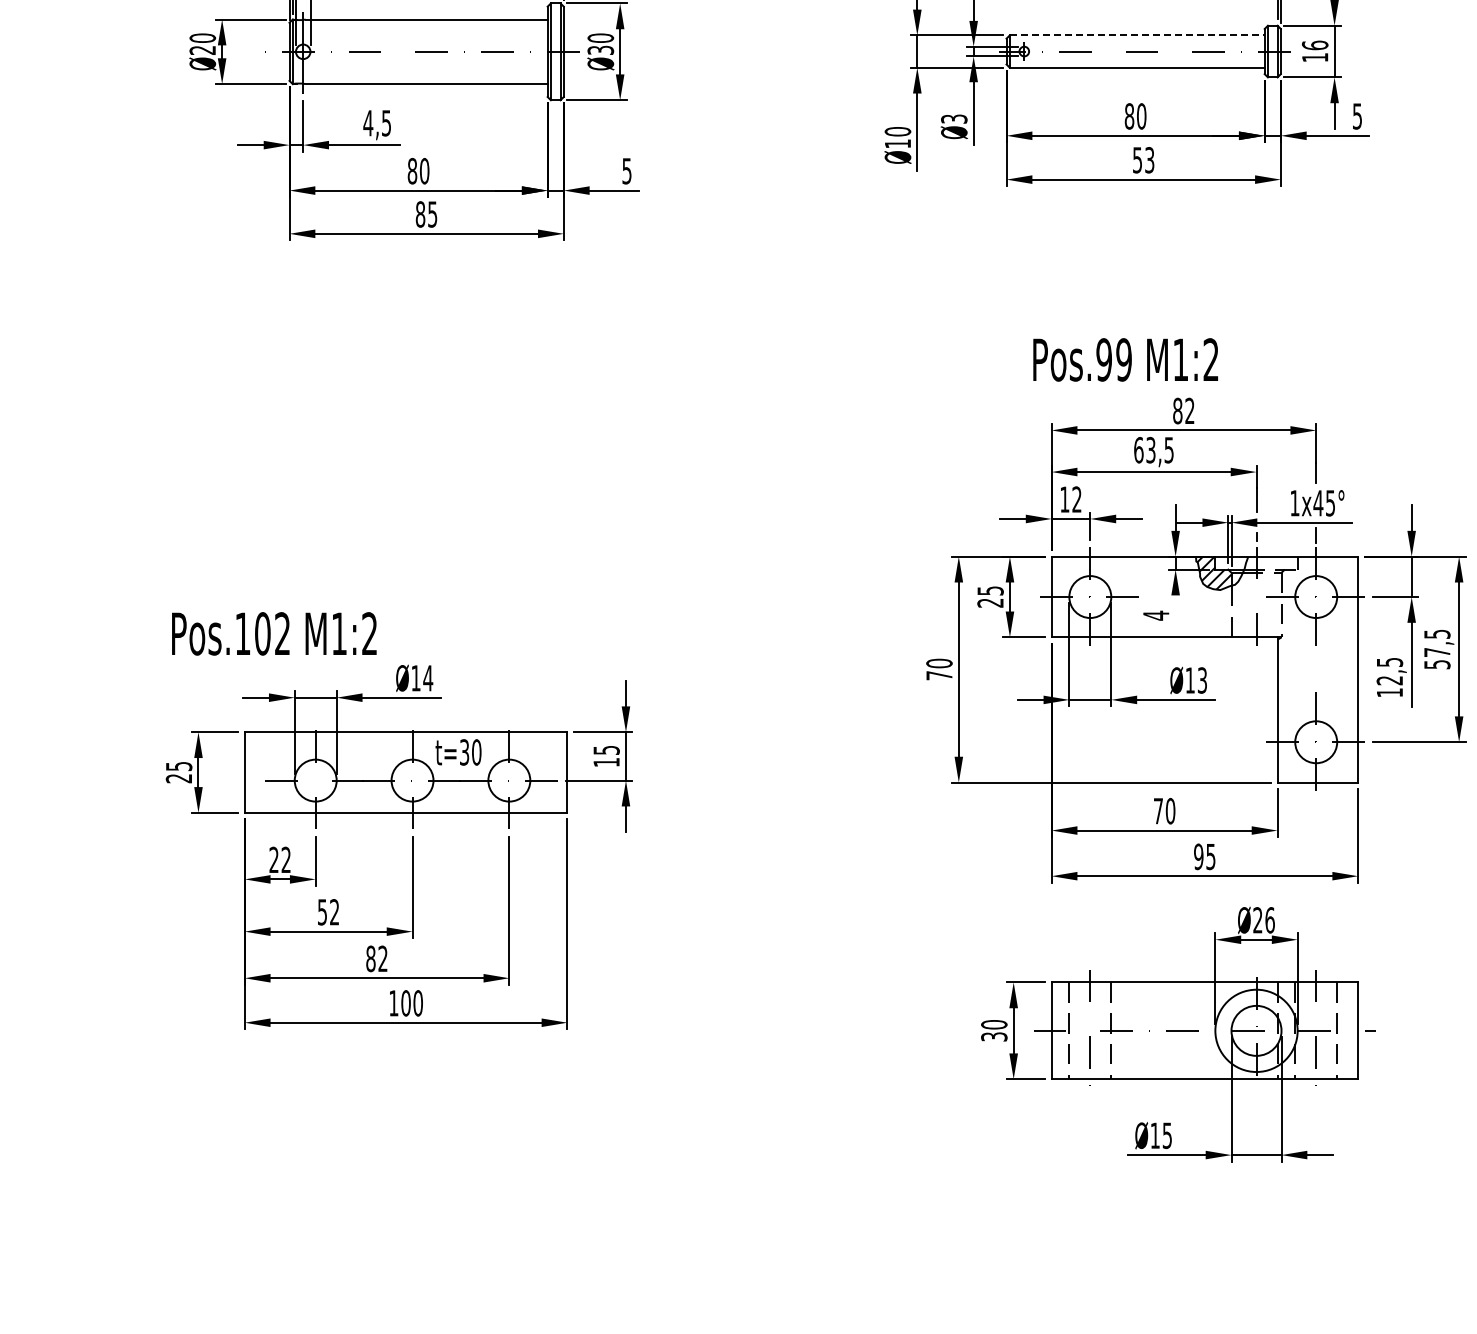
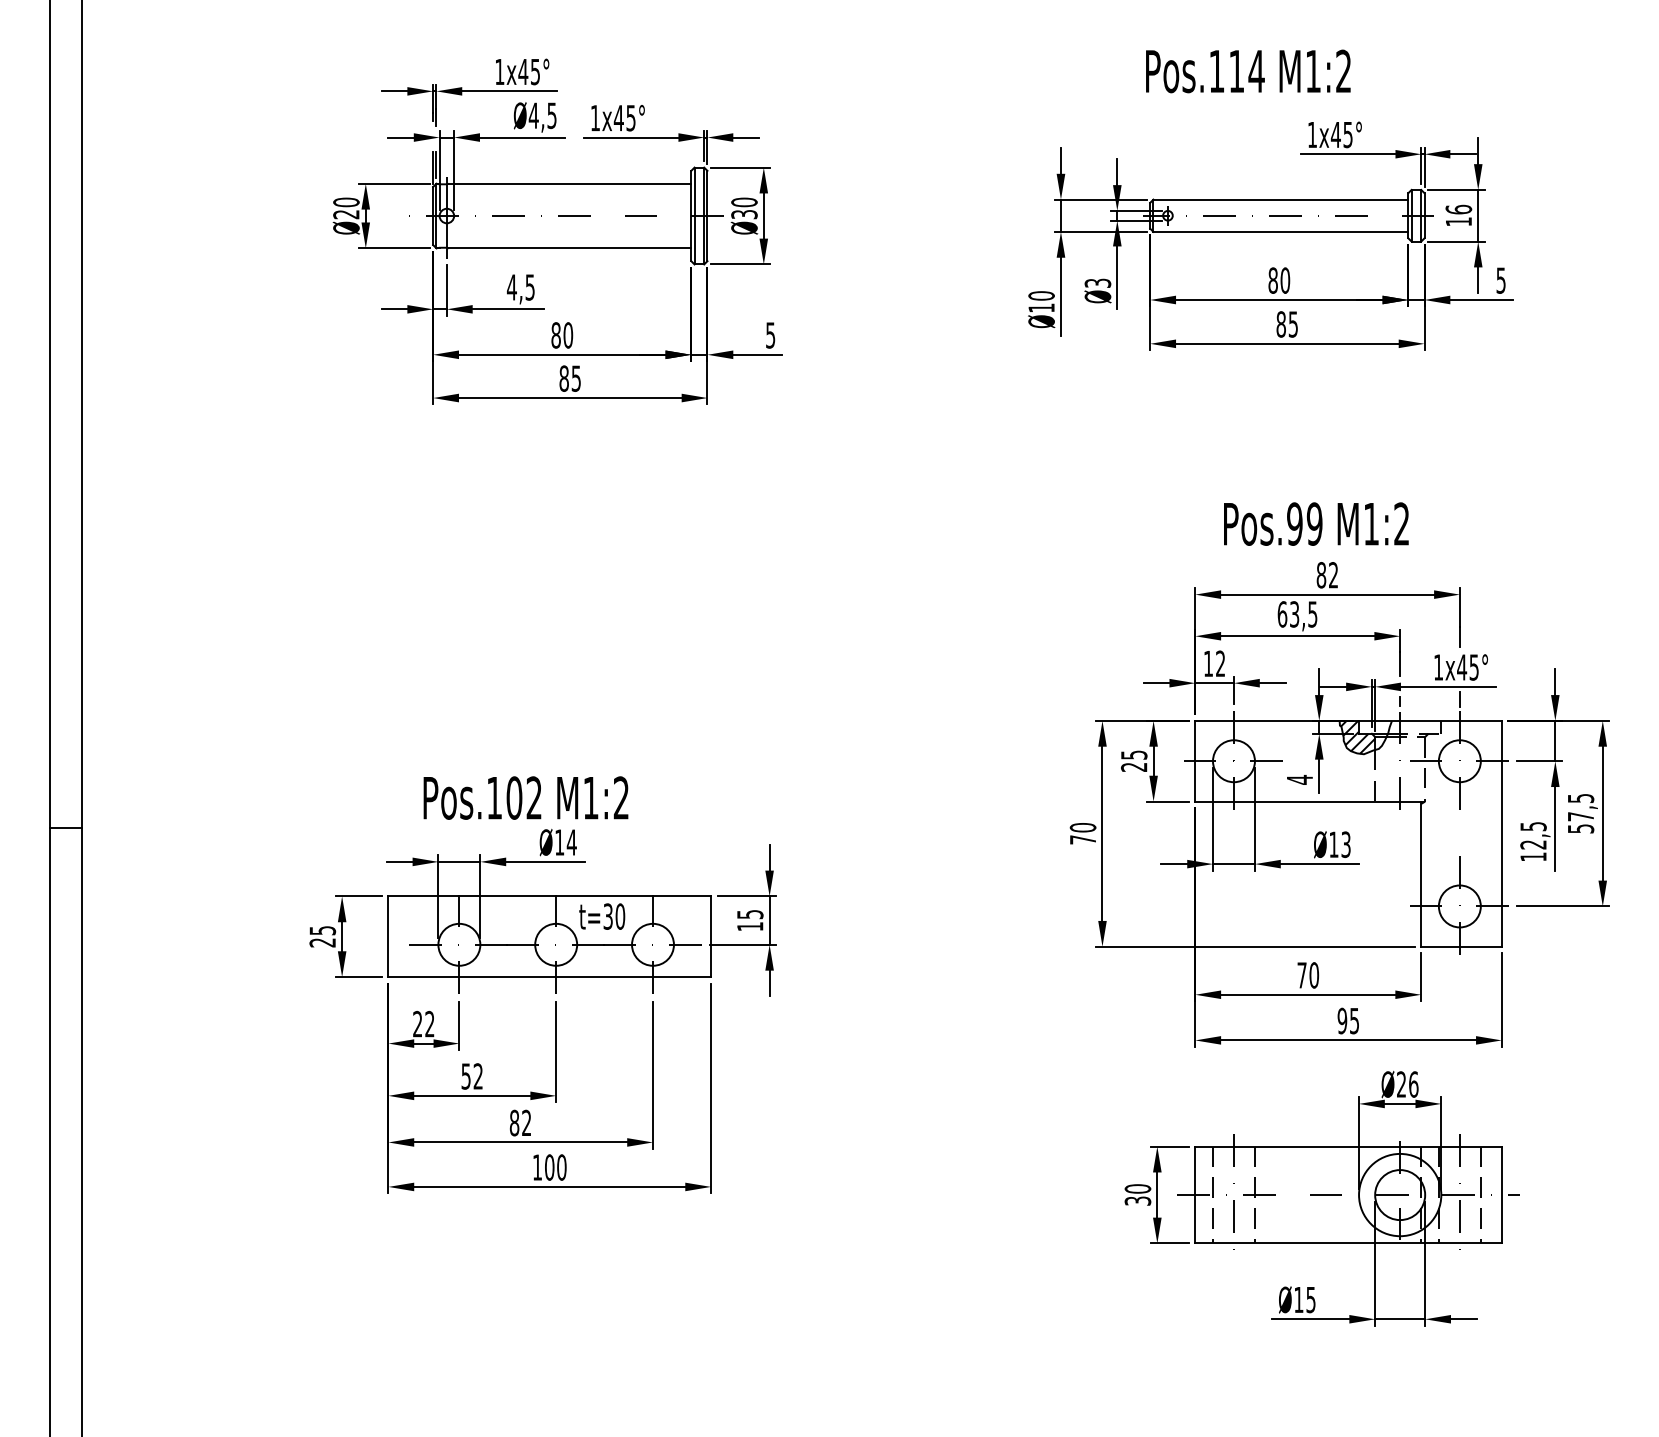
line: (1137, 35) -> (1281, 199), dashed -> solid
text: (1142, 160) -> (1286, 324), 53 -> 85
text: (1125, 359) -> (1316, 523), moved
line: (1175, 611) -> (1319, 775), added
text: (273, 633) -> (525, 797), moved

